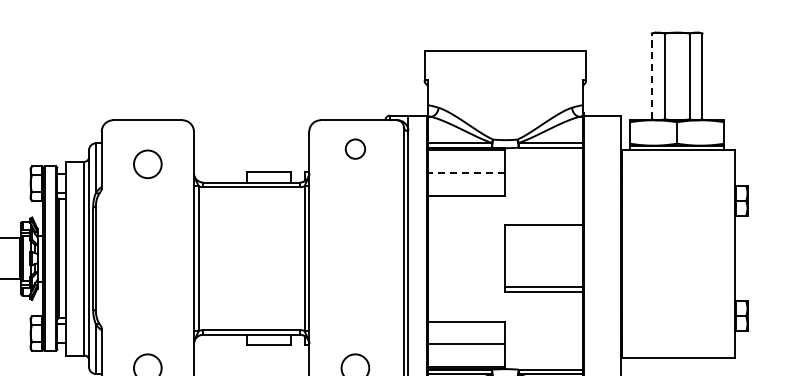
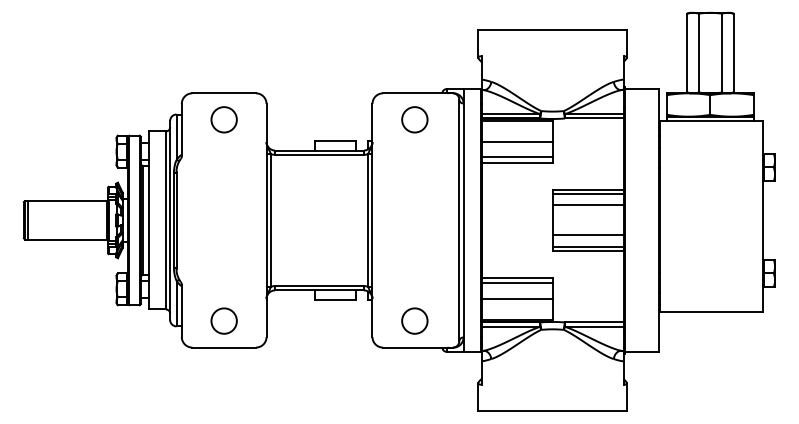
line: (652, 75) -> (687, 52), dashed -> solid
circle: (355, 148) -> (414, 119), size x1.43
circle: (147, 163) -> (223, 119), moved
line: (466, 172) -> (516, 141), dashed -> solid
line: (466, 190) -> (516, 157), added
line: (543, 230) -> (587, 194), added
line: (544, 242) -> (588, 205), added
line: (544, 275) -> (588, 235), added
line: (466, 327) -> (516, 283), added

